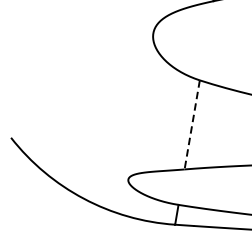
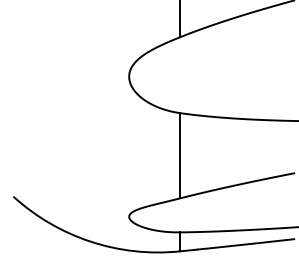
line: (191, 124) -> (179, 155), dashed -> solid

